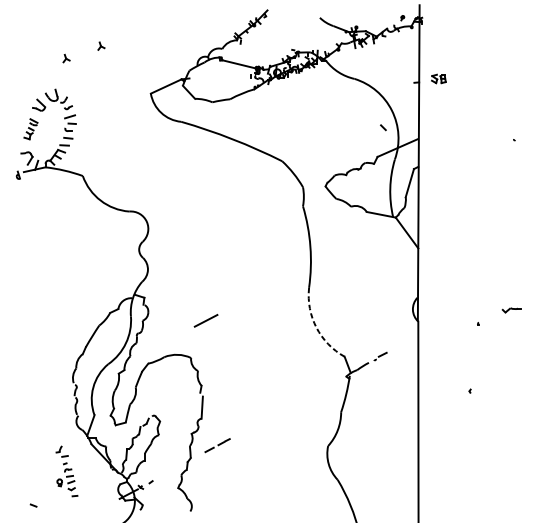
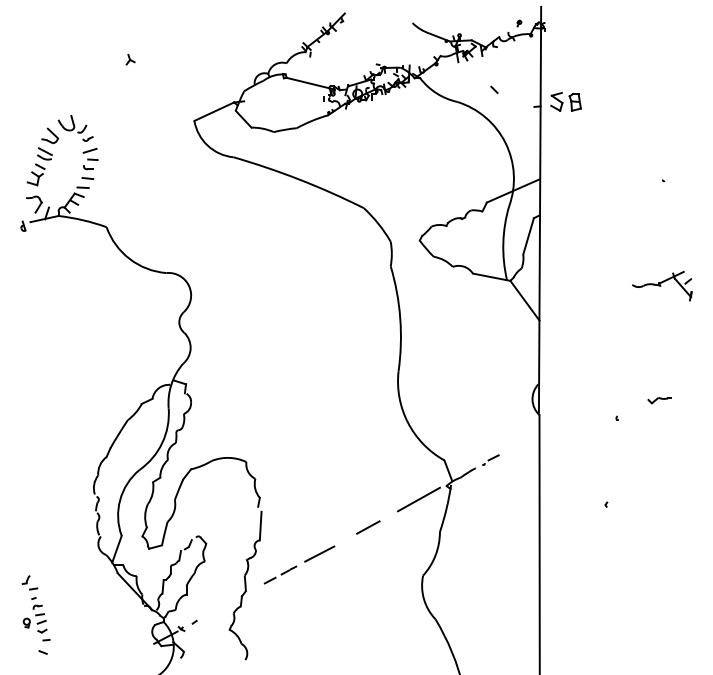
part: (66, 58) -> (85, 75), removed
part: (438, 78) -> (565, 101), size x1.67
line: (383, 127) -> (494, 89), moved
part: (30, 128) -> (39, 166), size x1.43
part: (513, 221) -> (662, 286), added
line: (205, 320) -> (319, 553), moved
arc: (316, 327) -> (408, 422), dashed -> solid
line: (324, 387) -> (418, 499), added
line: (285, 408) -> (368, 527), added
part: (66, 471) -> (35, 608), moved

